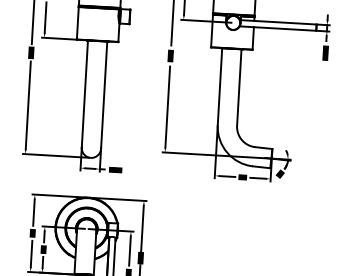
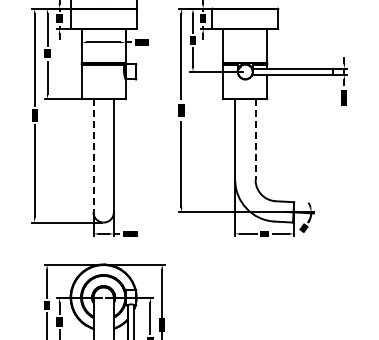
line: (239, 88) -> (255, 140), solid -> dashed
line: (84, 93) -> (93, 155), solid -> dashed

